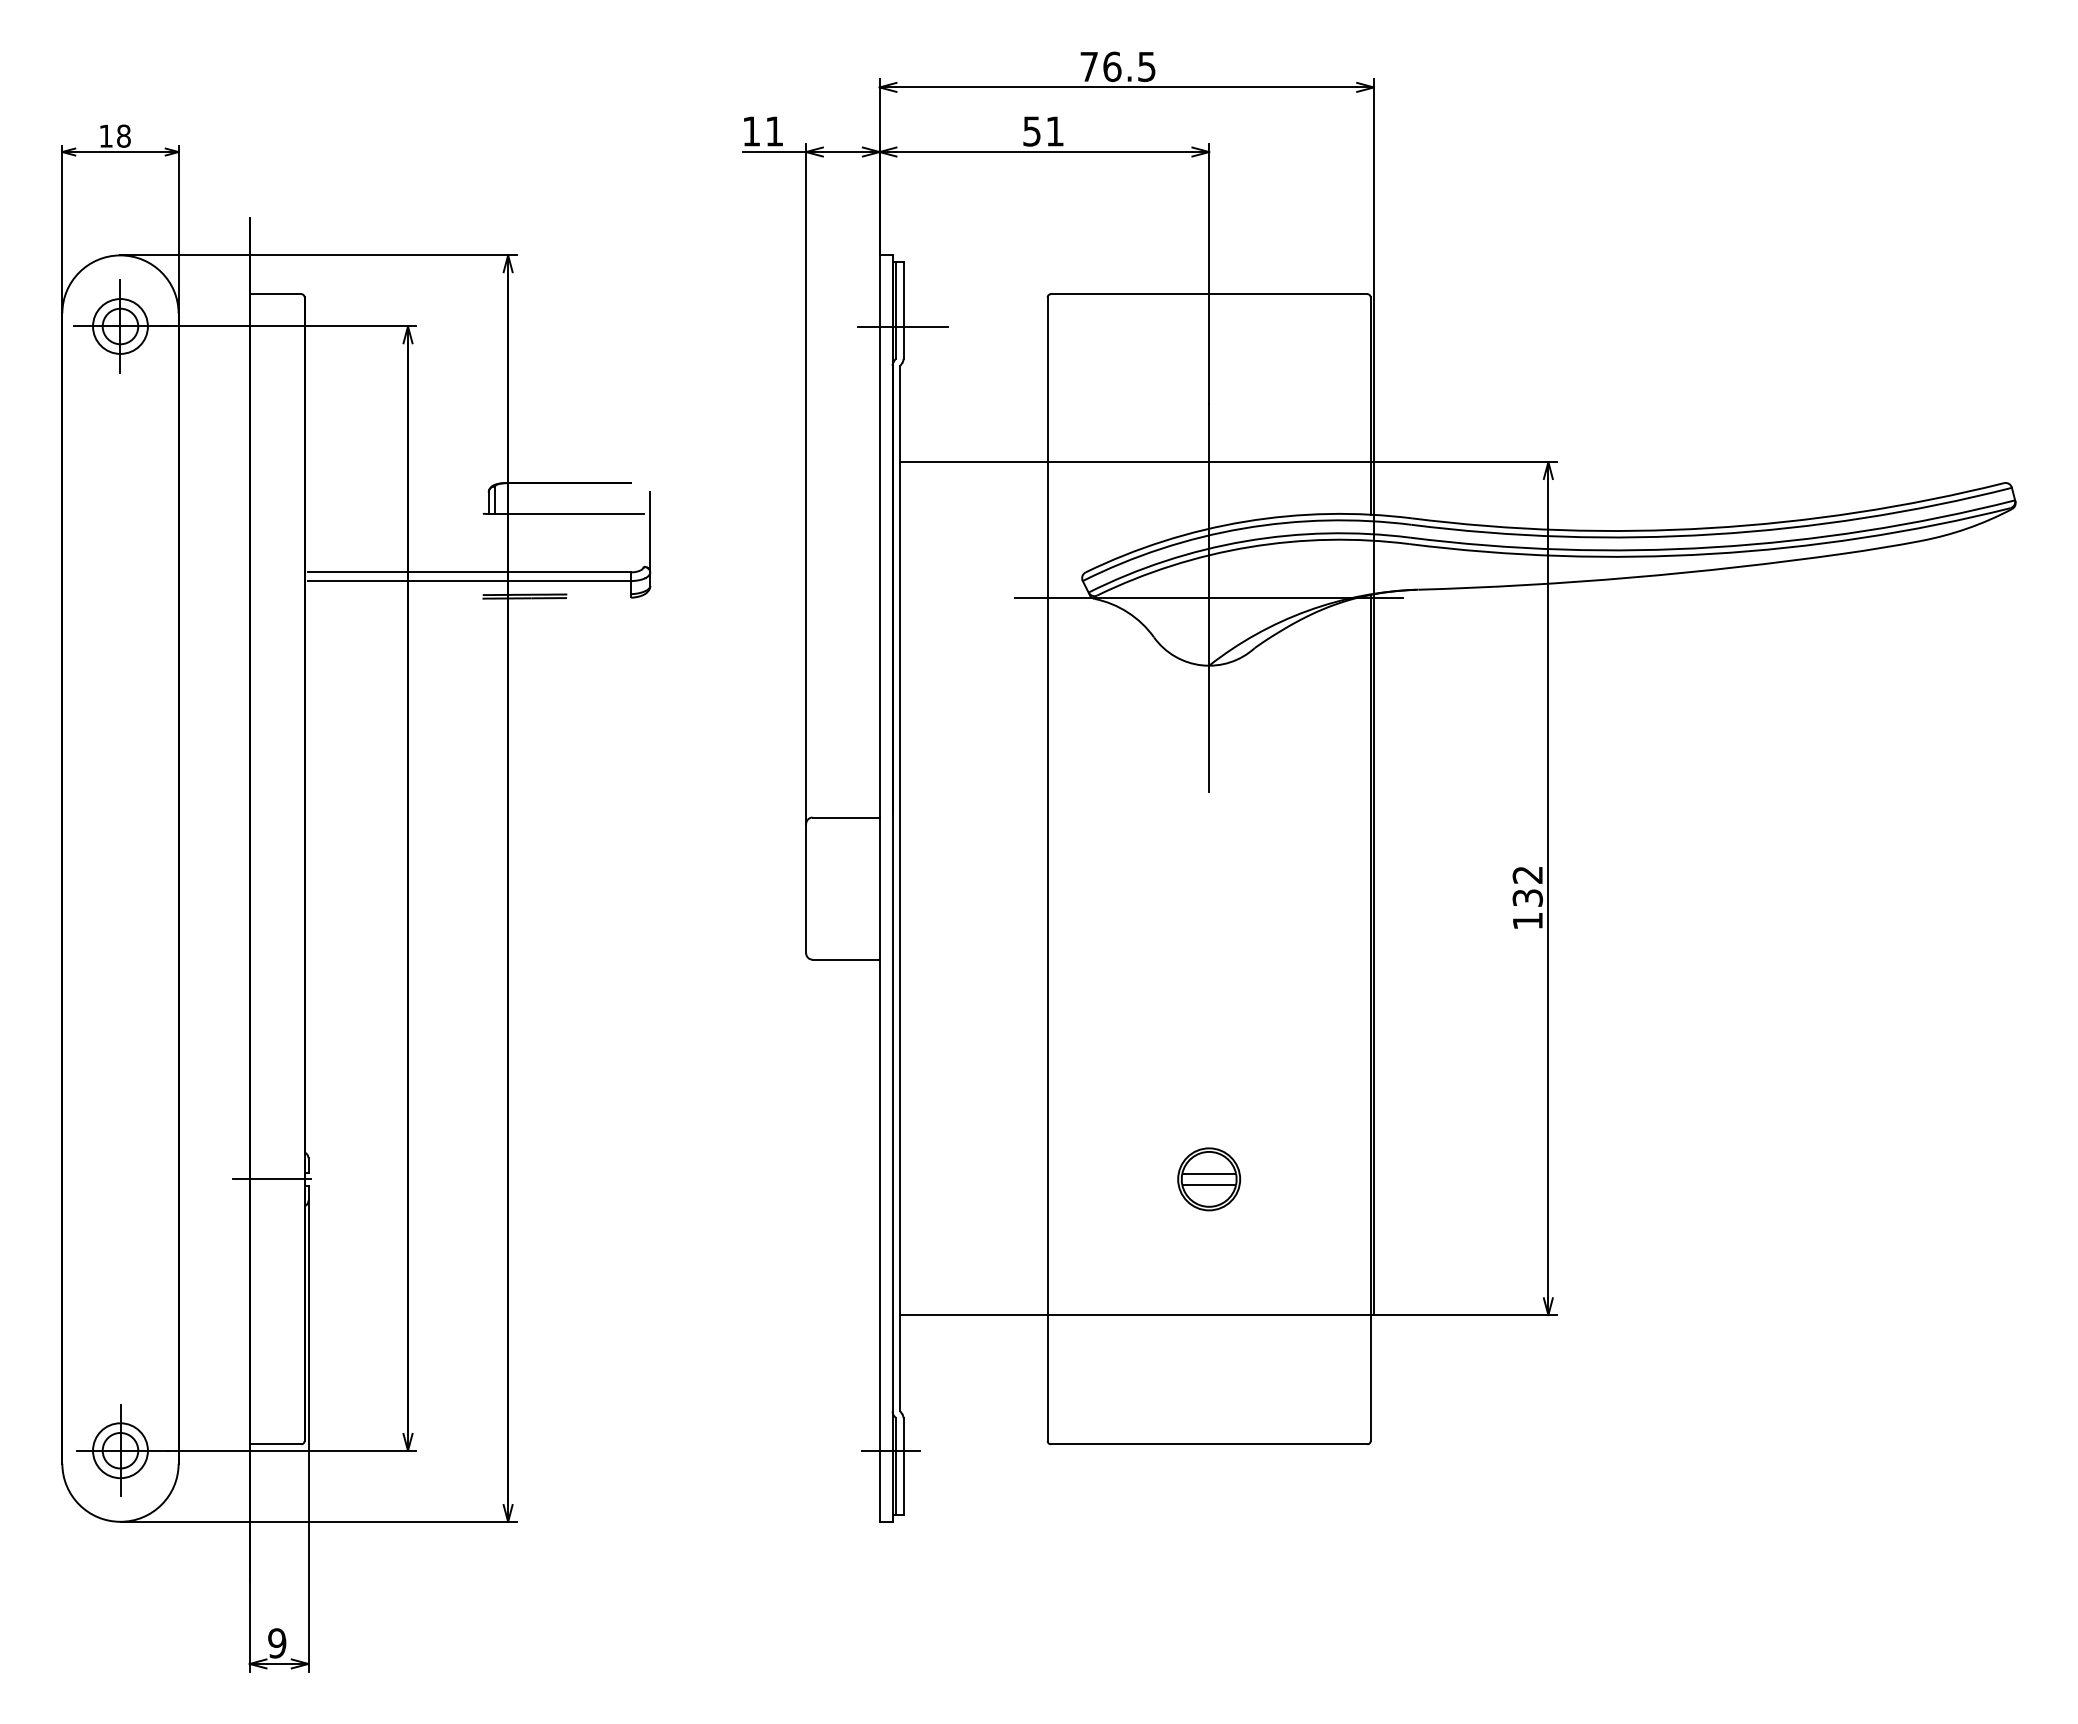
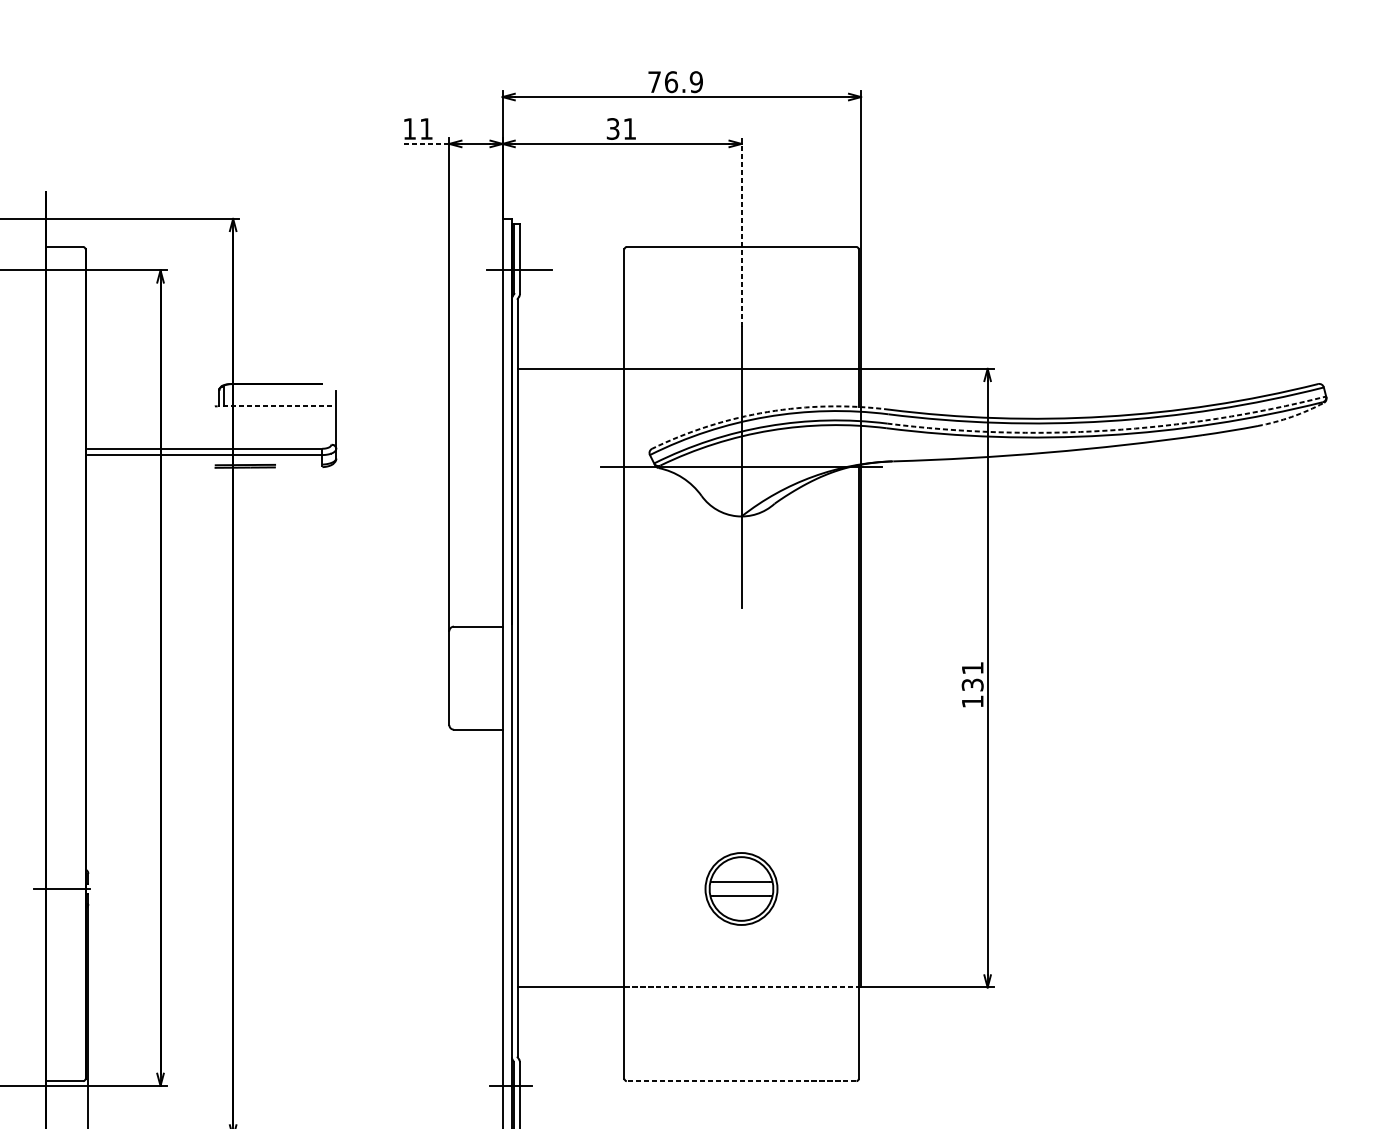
text: (1146, 66) -> (696, 81), 76.5 -> 76.9
text: (1032, 130) -> (613, 128), 51 -> 31
line: (774, 152) -> (426, 144), solid -> dashed
line: (1209, 273) -> (741, 232), solid -> dashed
line: (565, 513) -> (274, 406), solid -> dashed
arc: (1245, 521) -> (767, 411), solid -> dashed
arc: (1967, 528) -> (1291, 416), solid -> dashed
arc: (1714, 547) -> (1108, 430), solid -> dashed
text: (1527, 874) -> (972, 667), 132 -> 131
part: (1209, 1179) -> (741, 889), size x1.6
line: (1209, 1315) -> (741, 987), solid -> dashed
line: (1208, 1444) -> (741, 1081), solid -> dashed

